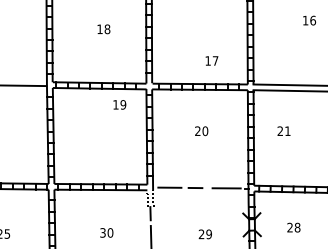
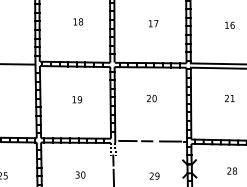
text: (308, 19) -> (229, 24), moved
text: (211, 60) -> (153, 23), moved
text: (120, 104) -> (77, 99), moved
text: (283, 131) -> (229, 98), moved
text: (294, 226) -> (232, 170), moved

